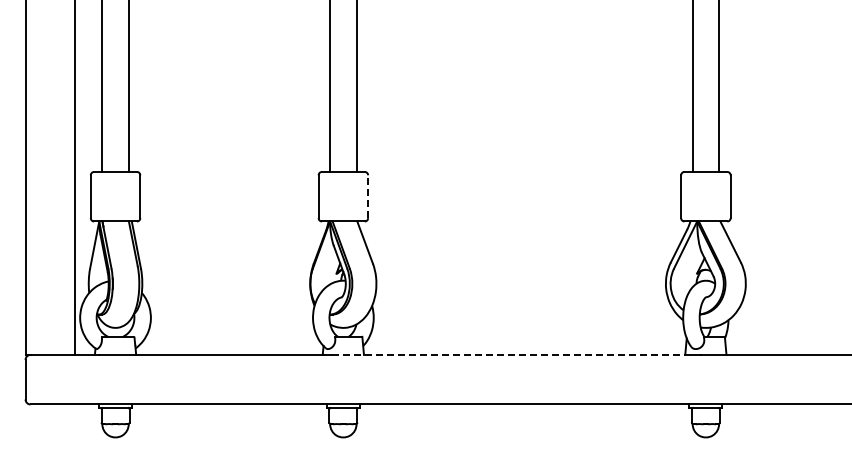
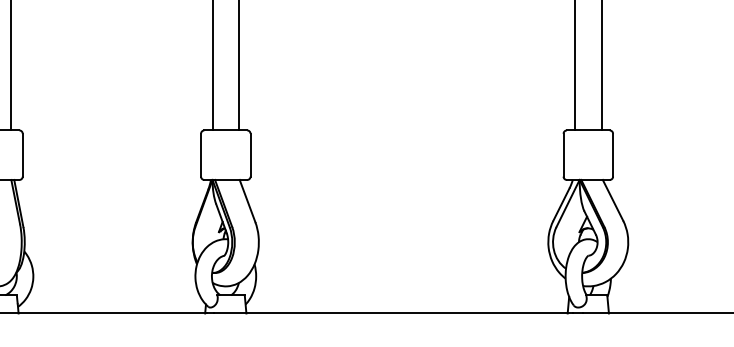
line: (368, 196) -> (250, 154), dashed -> solid
line: (511, 354) -> (393, 312), dashed -> solid

